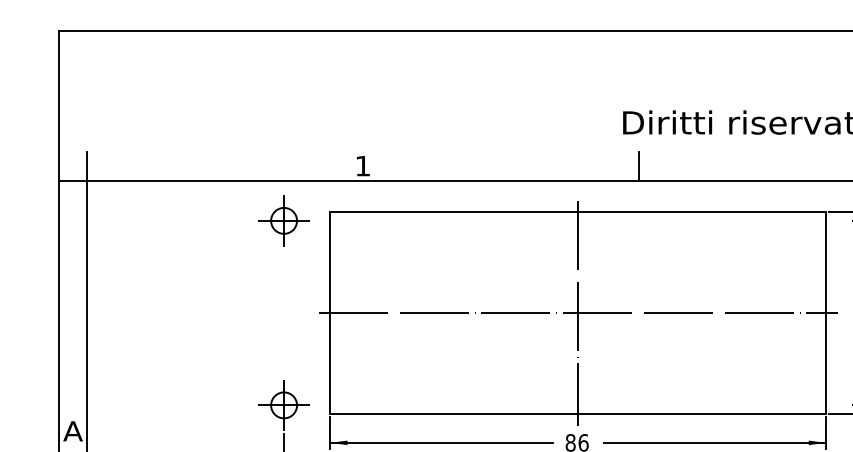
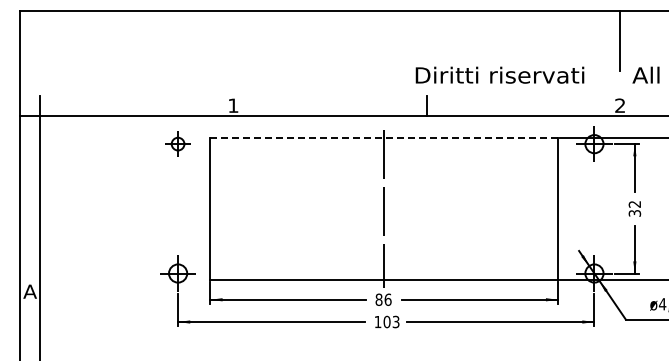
line: (578, 212) -> (384, 138), solid -> dashed
part: (283, 219) -> (177, 143), size x0.7
line: (578, 312) -> (384, 208), removed

